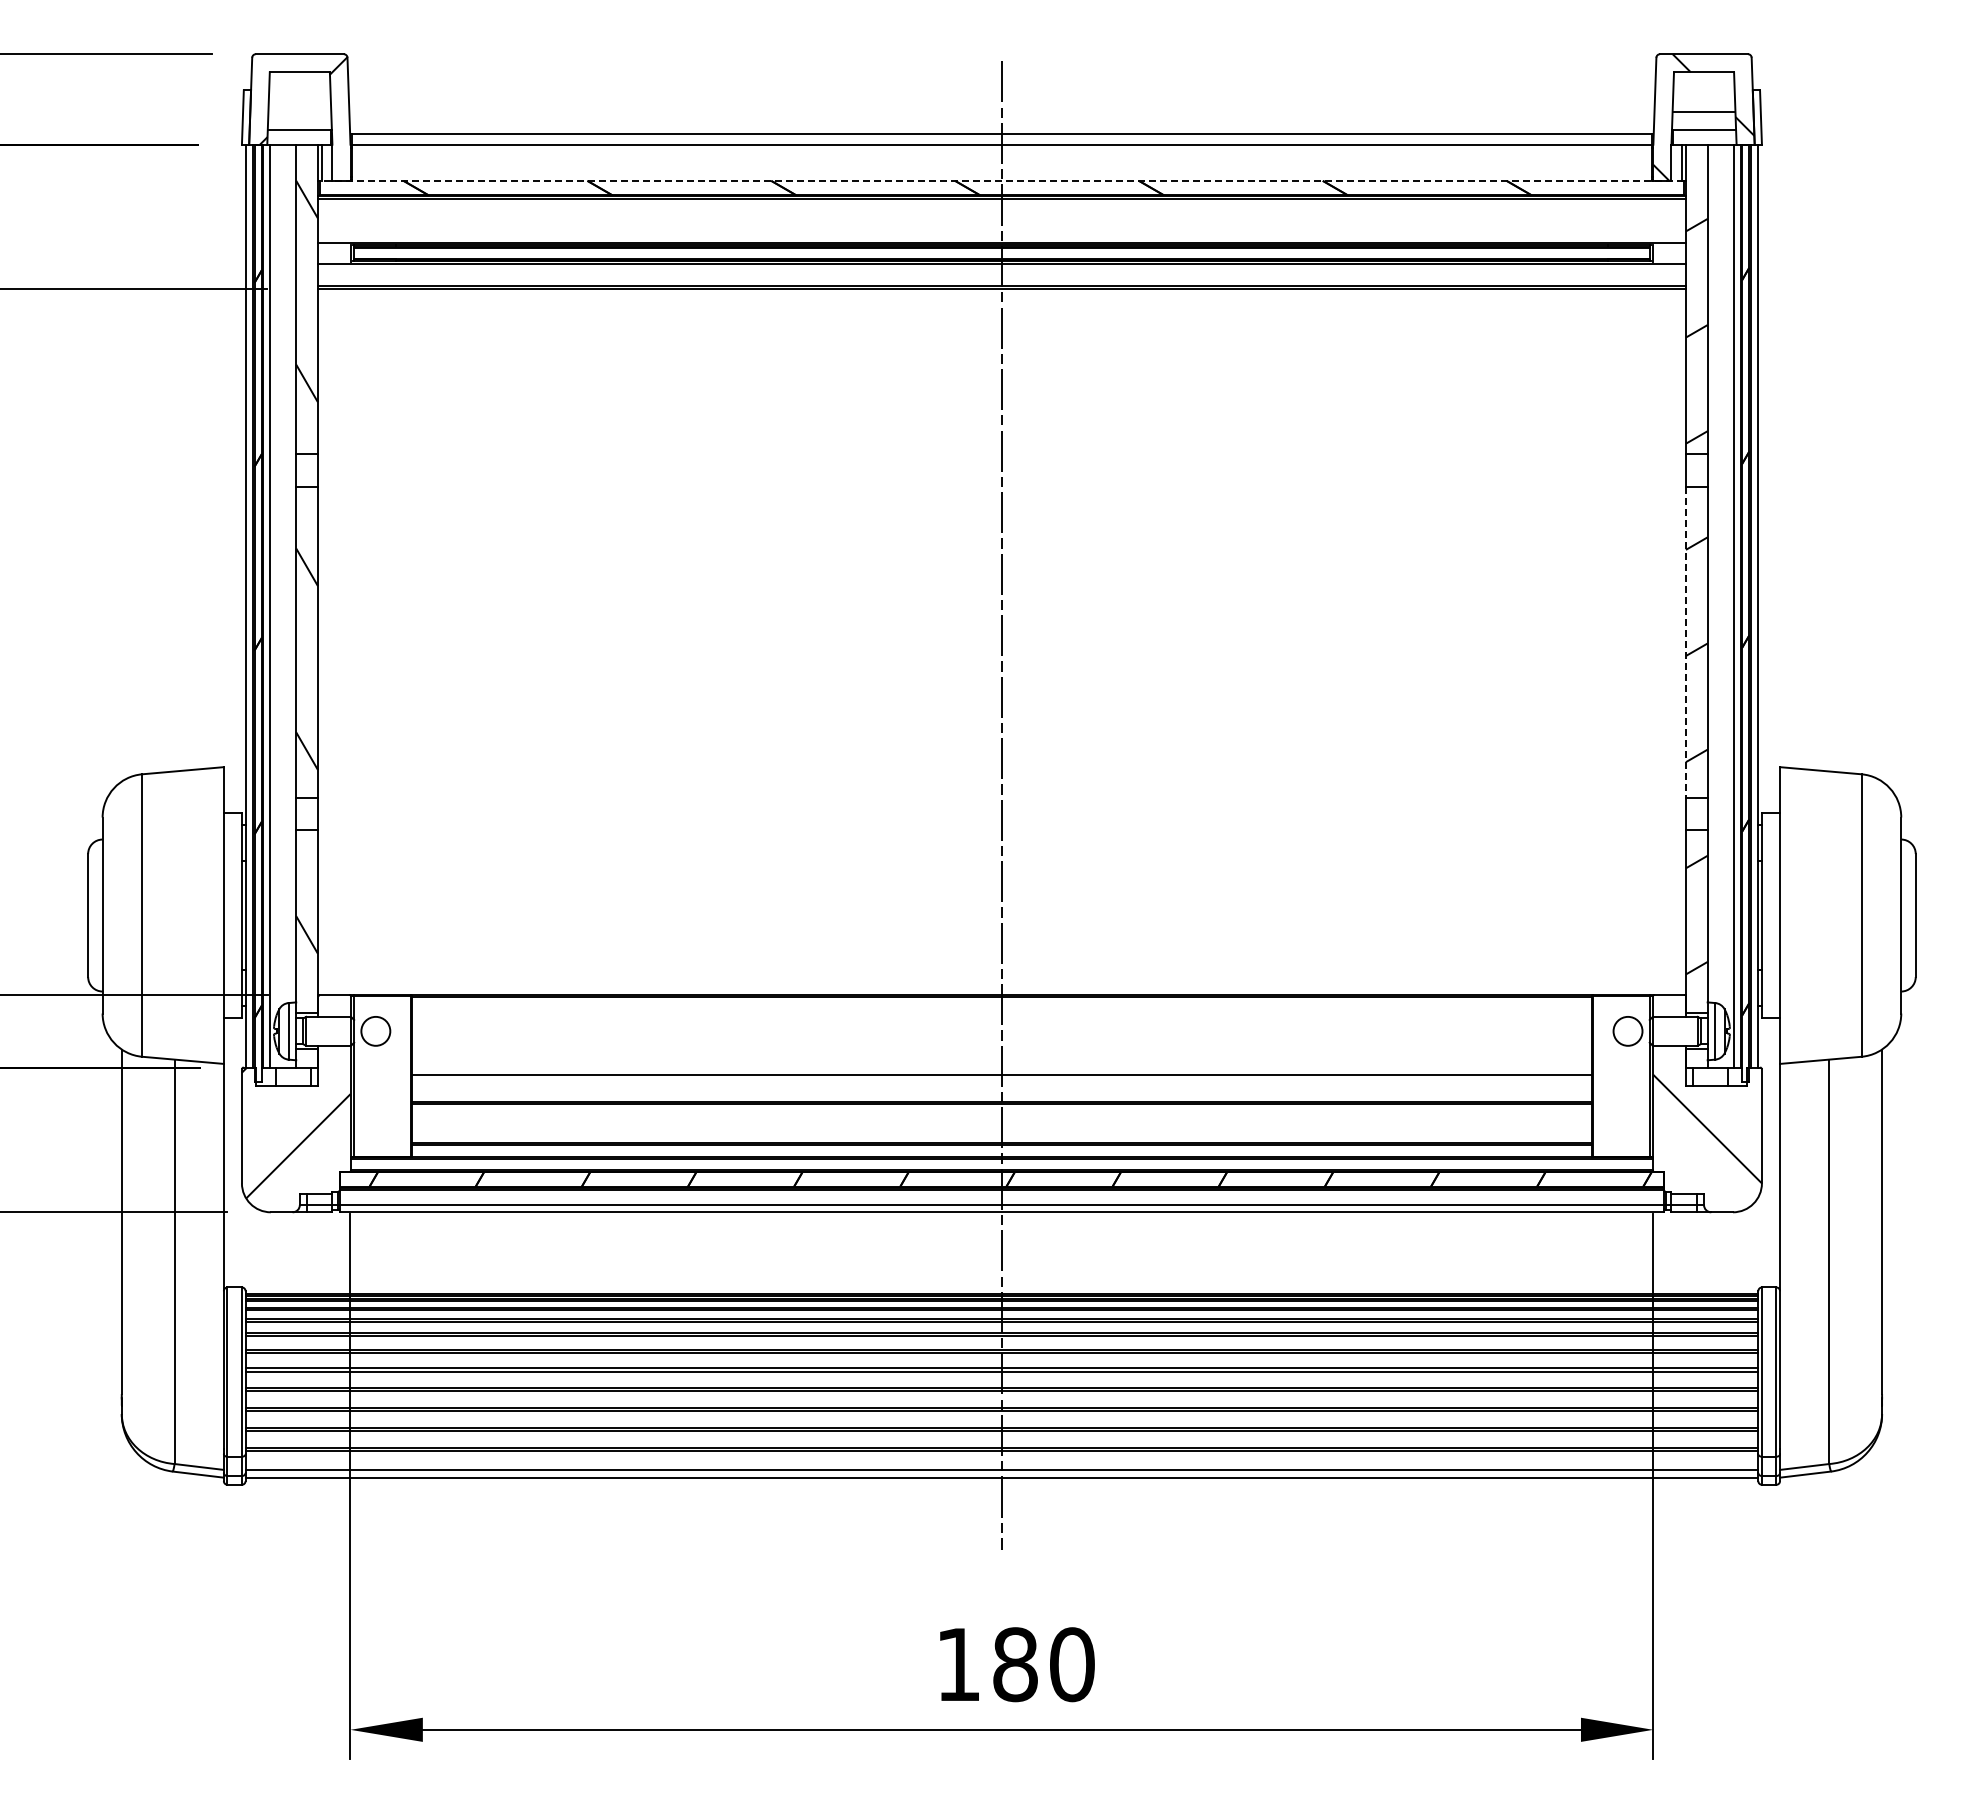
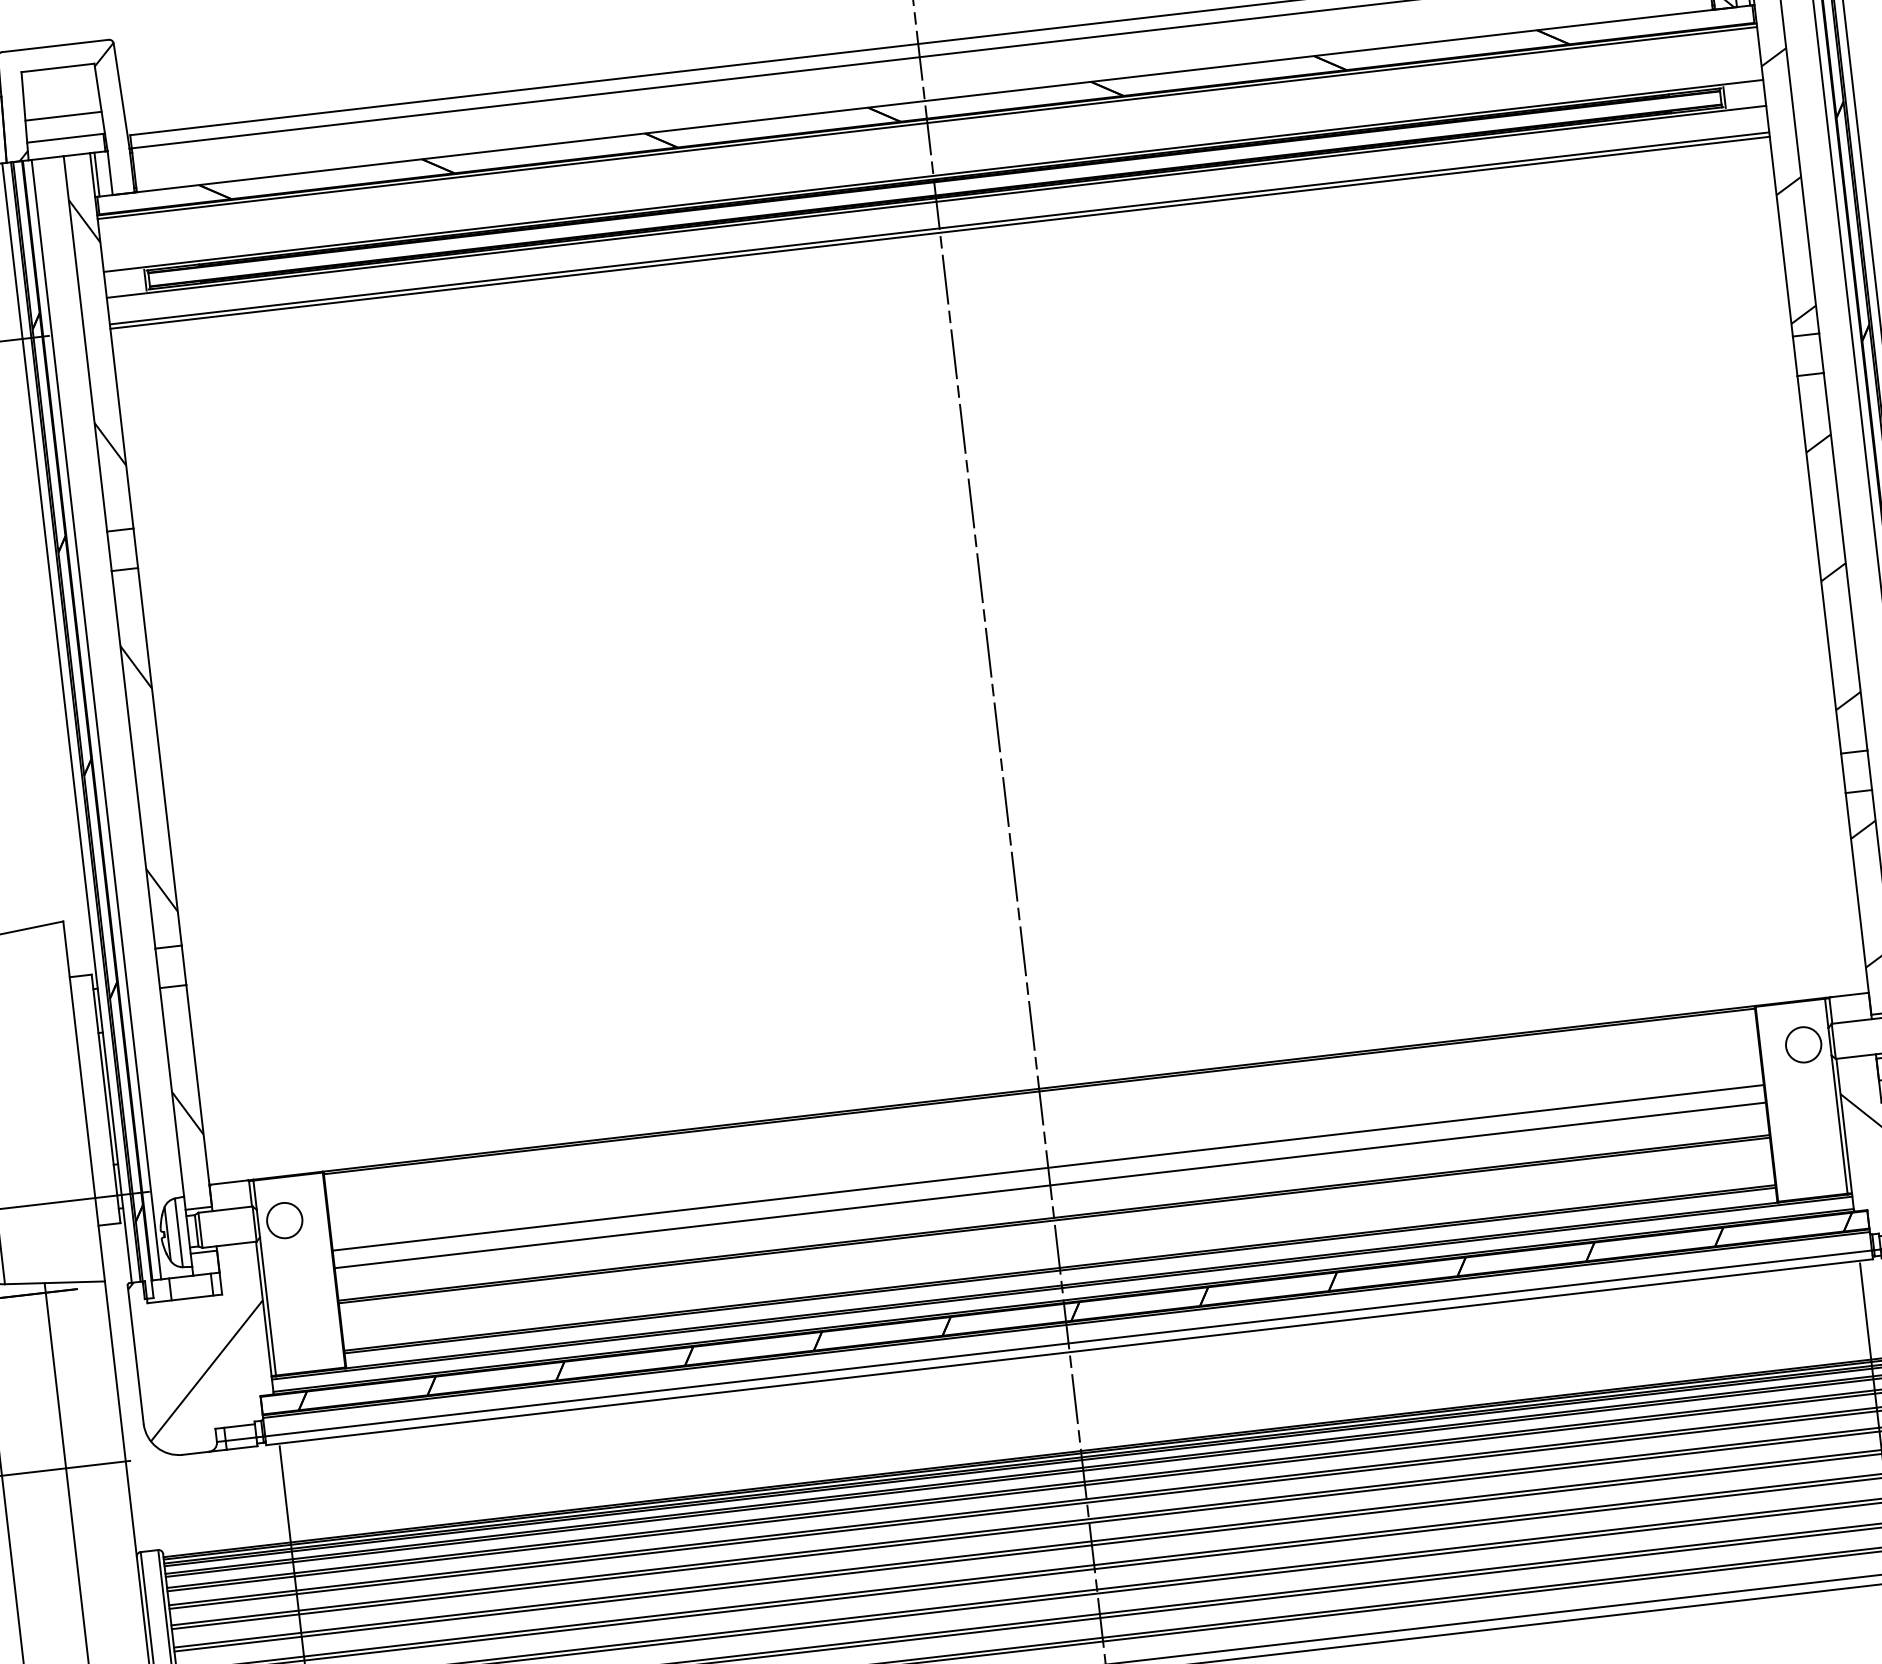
line: (299, 112) -> (63, 116), added
line: (1001, 180) -> (924, 100), dashed -> solid
line: (1685, 642) -> (1818, 565), dashed -> solid
line: (1001, 1060) -> (1047, 1168), added

